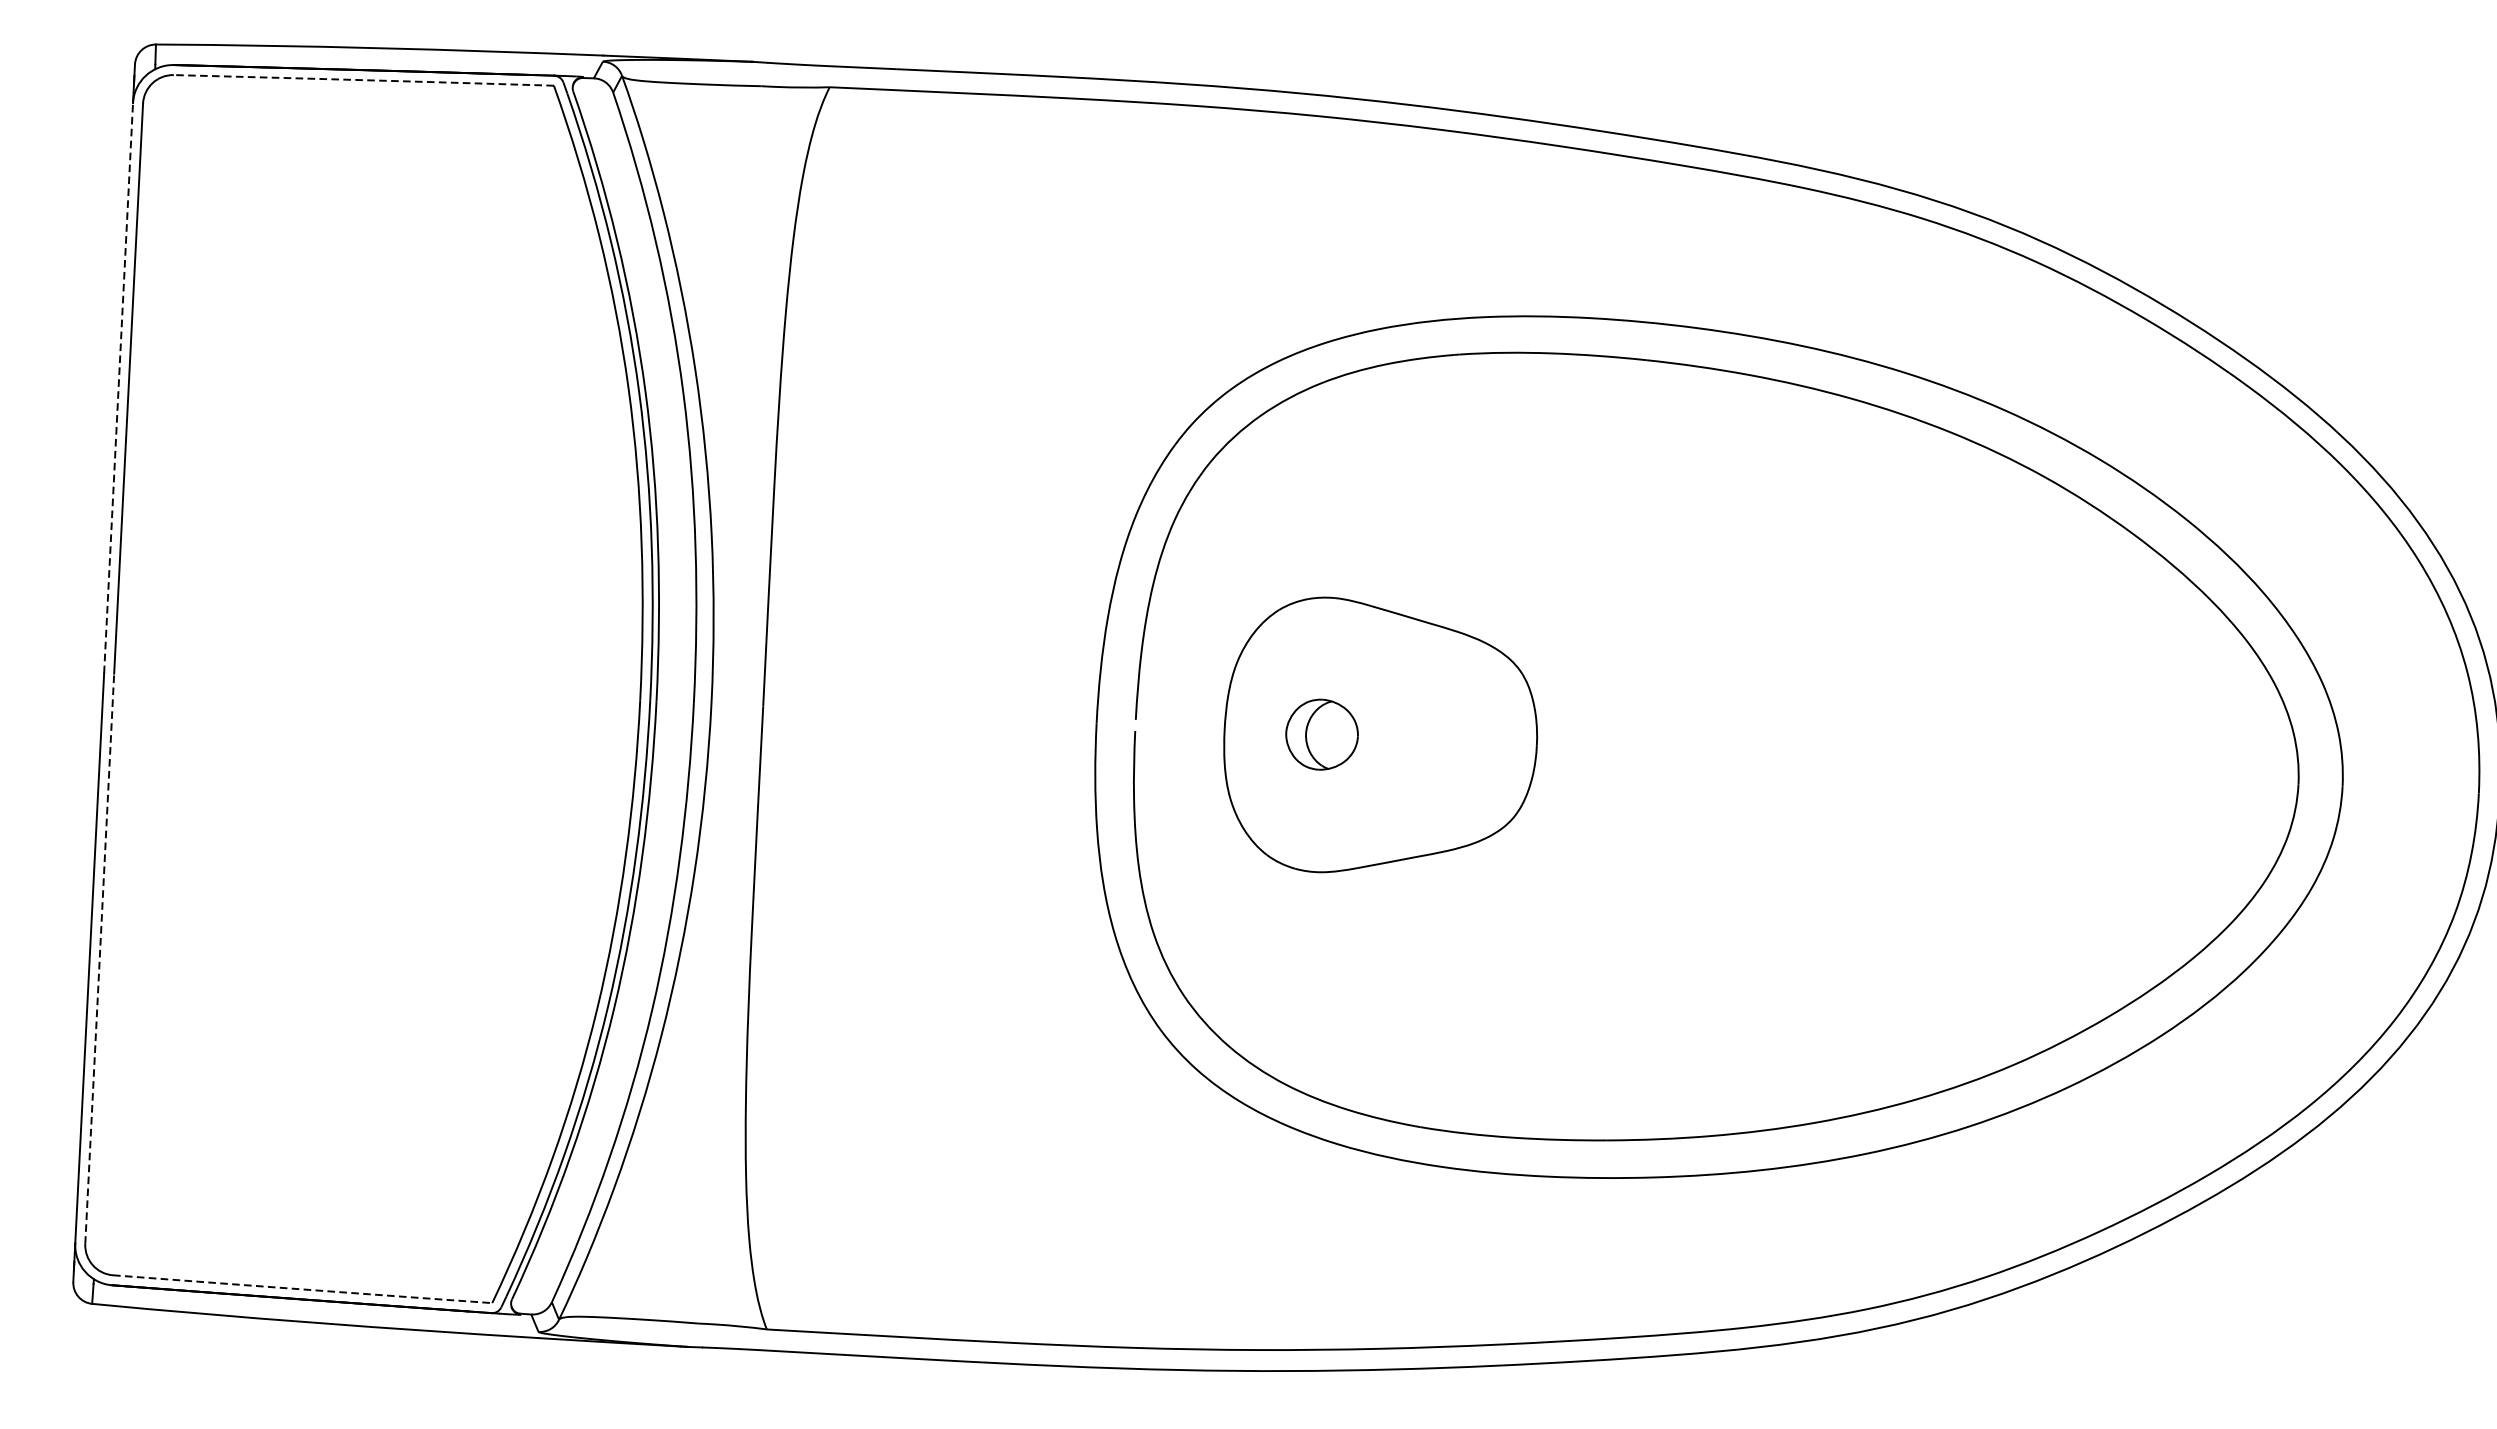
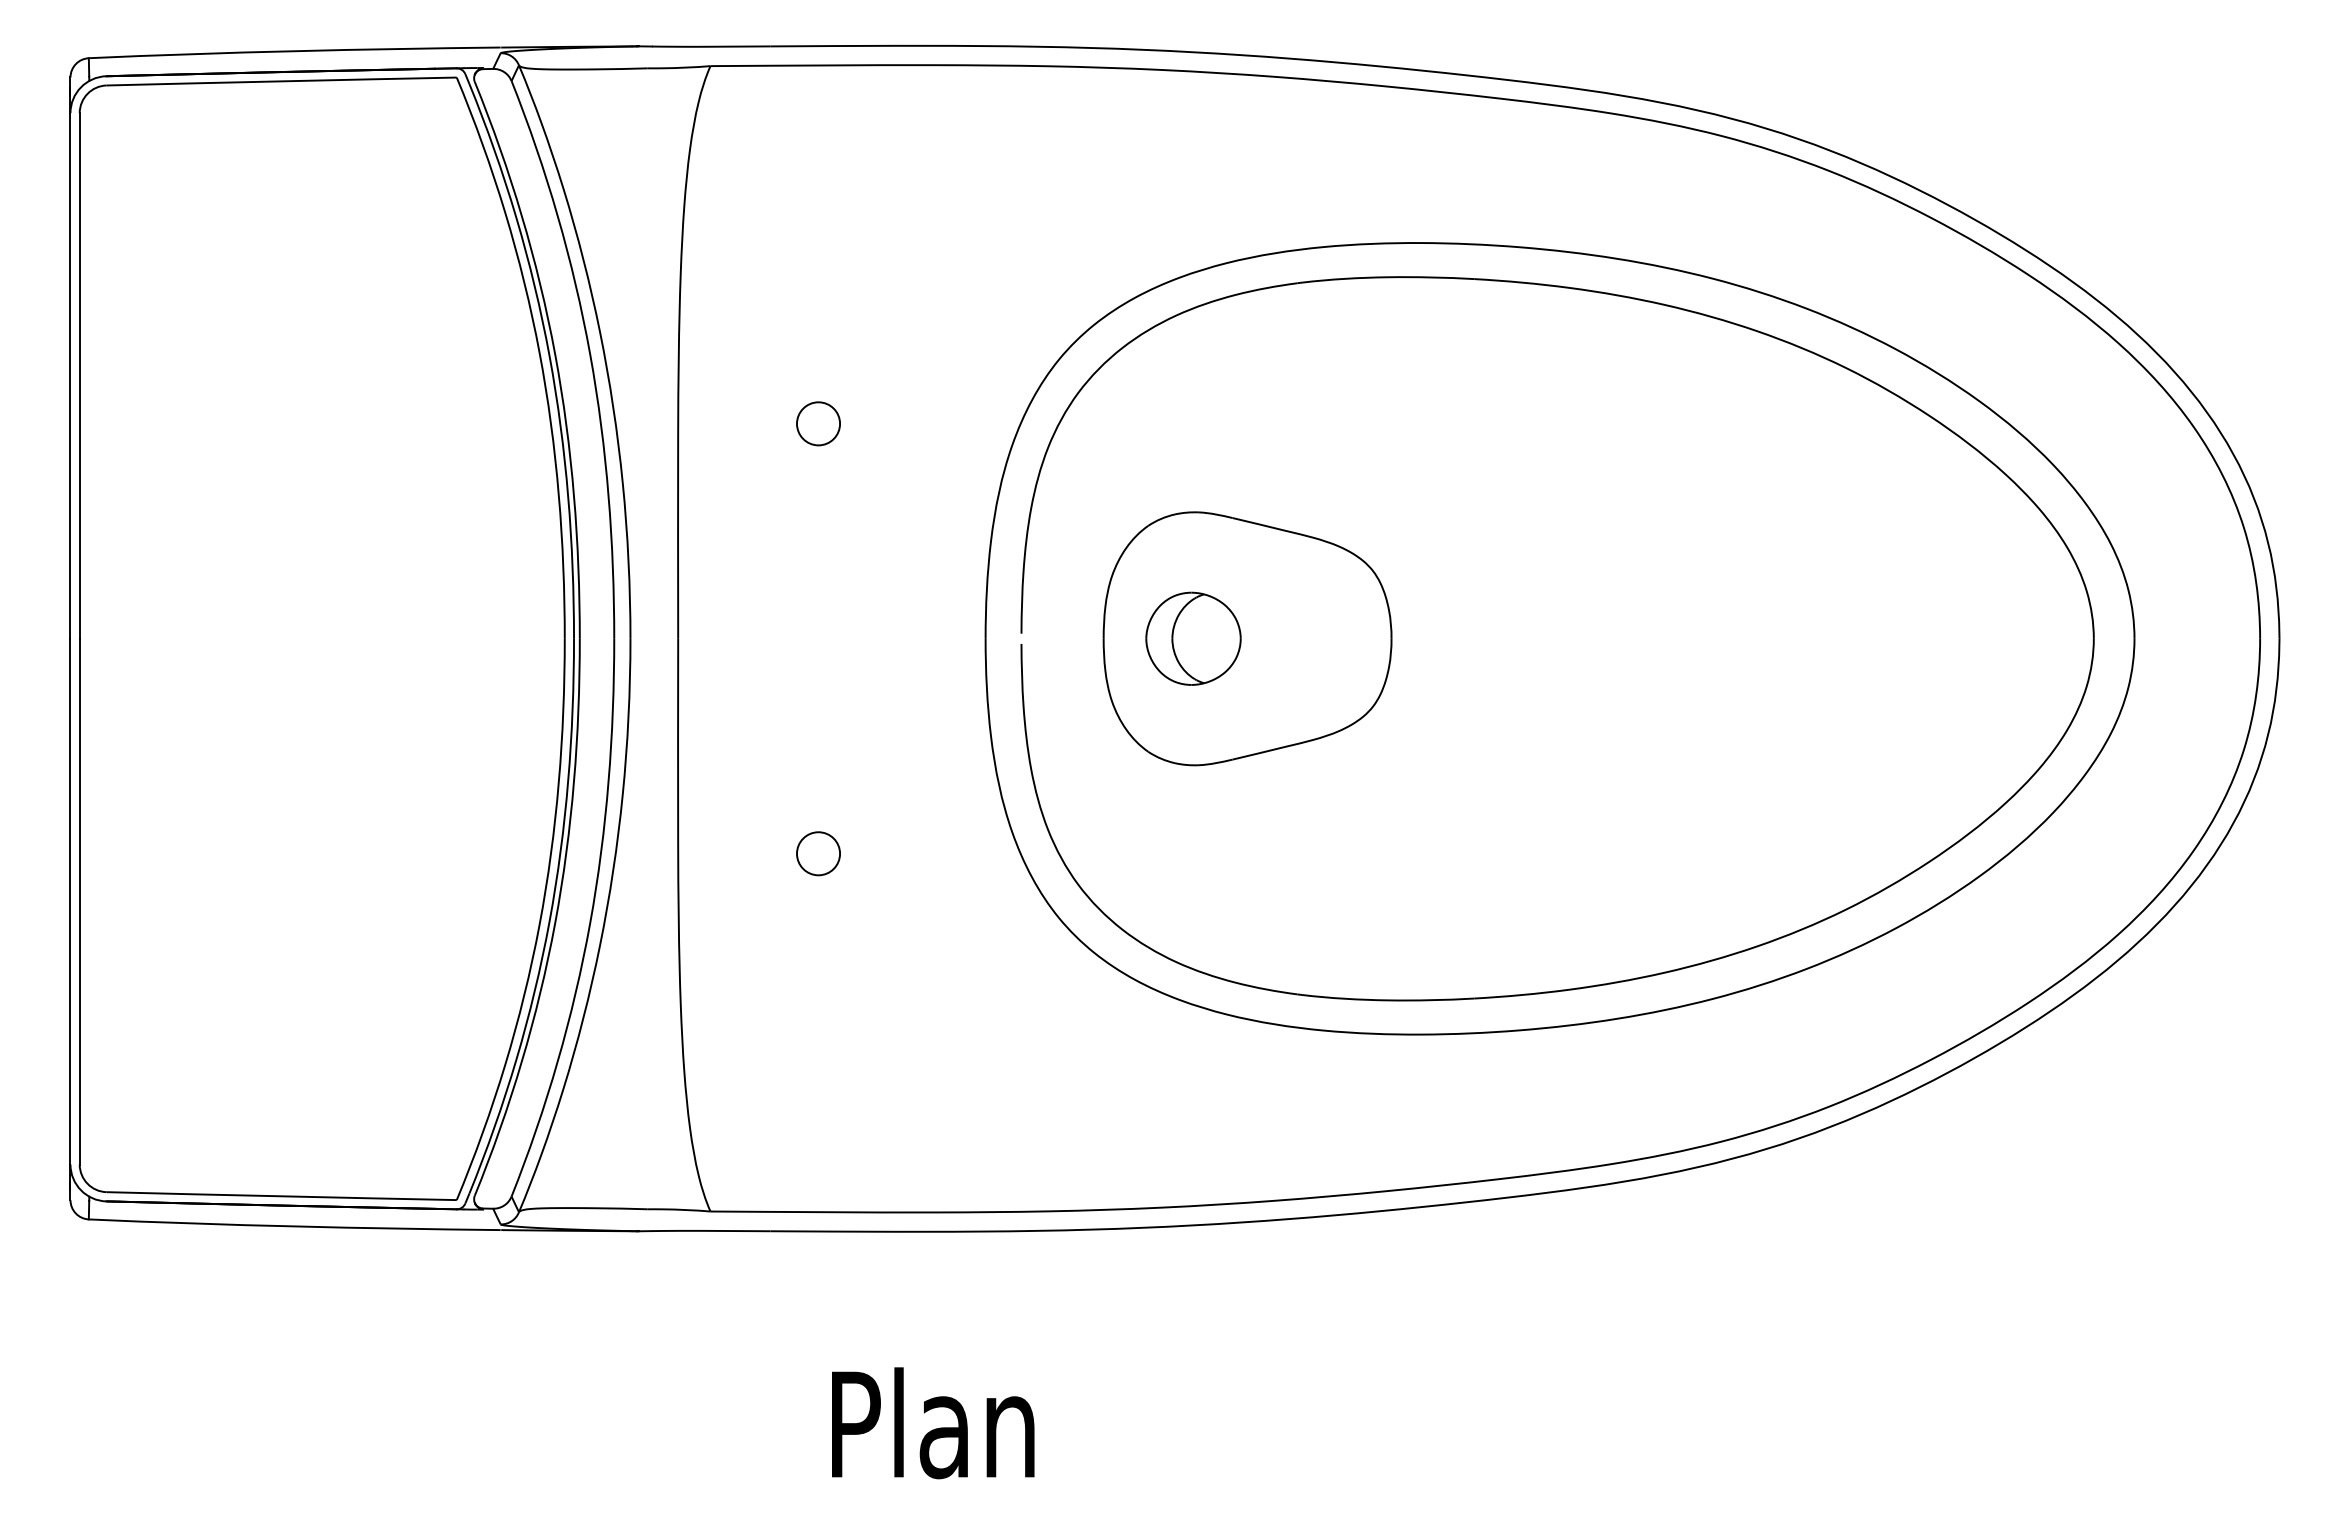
arc: (363, 80) -> (281, 81), dashed -> solid
line: (118, 387) -> (70, 375), dashed -> solid
circle: (927, 480) -> (818, 423), added
part: (1322, 734) -> (1193, 638), size x1.43
circle: (903, 947) -> (818, 853), added
line: (99, 958) -> (79, 901), dashed -> solid
arc: (302, 1289) -> (281, 1196), dashed -> solid

